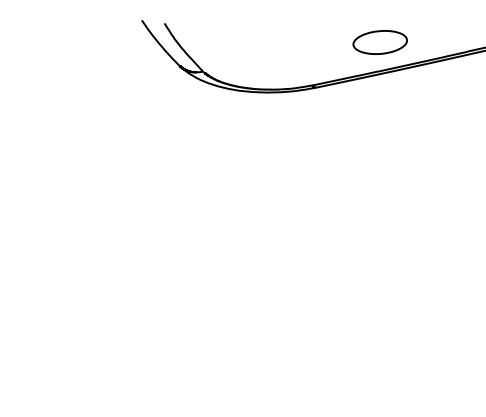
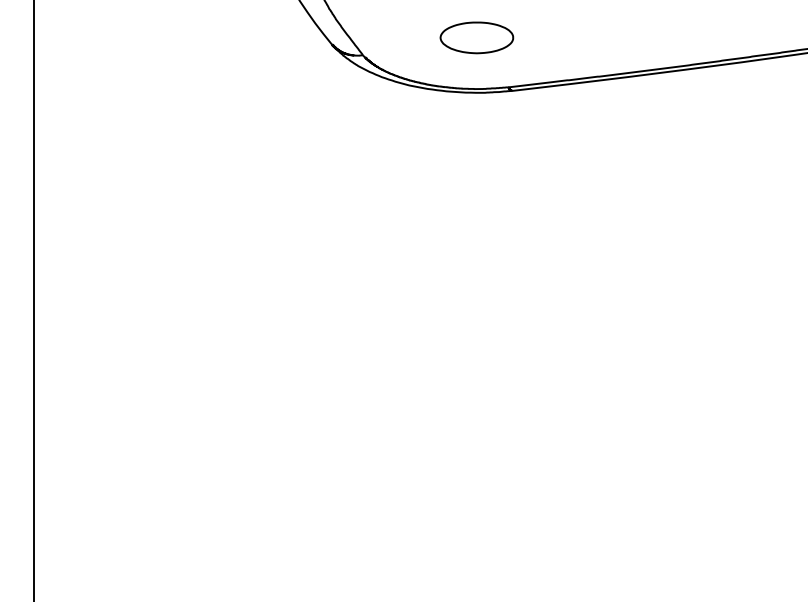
part: (379, 42) -> (476, 37), moved

